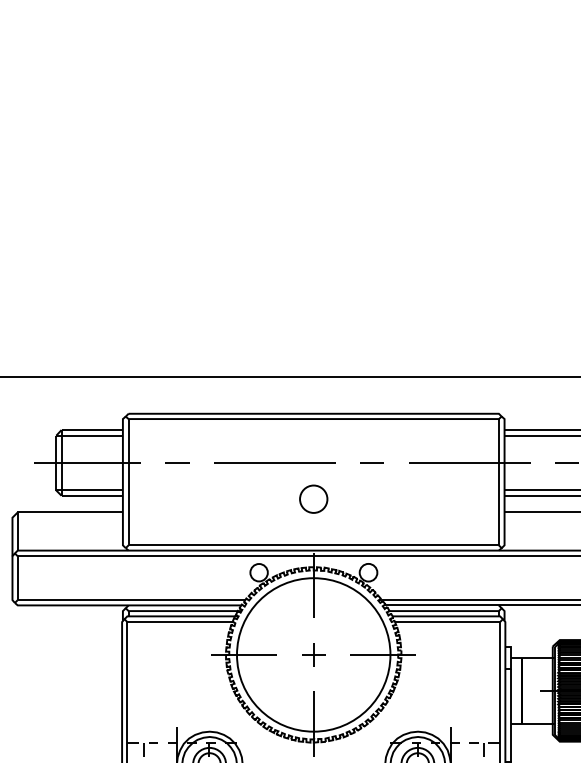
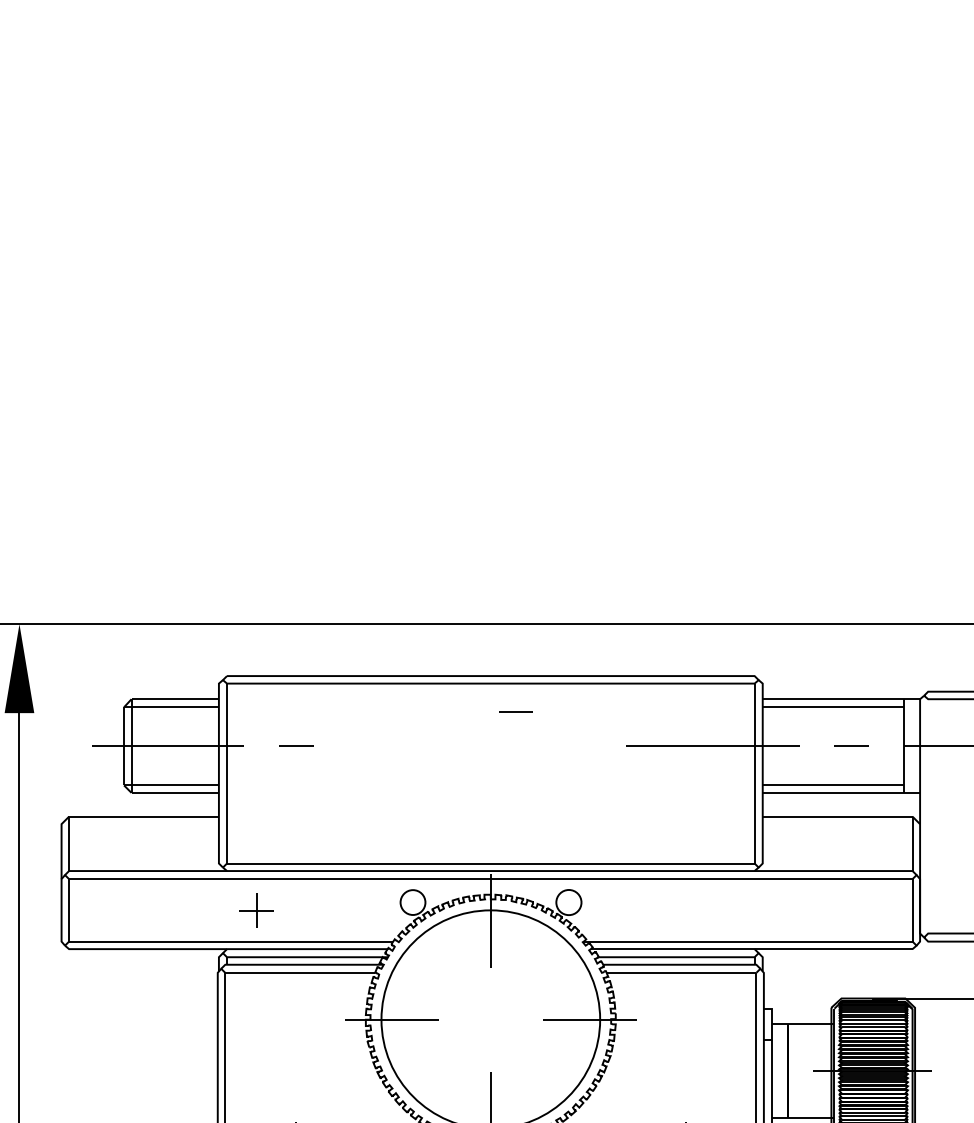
line: (274, 462) -> (435, 745), removed
line: (371, 462) -> (515, 711), moved
circle: (313, 498) -> (490, 797), removed
part: (313, 654) -> (256, 910), moved

